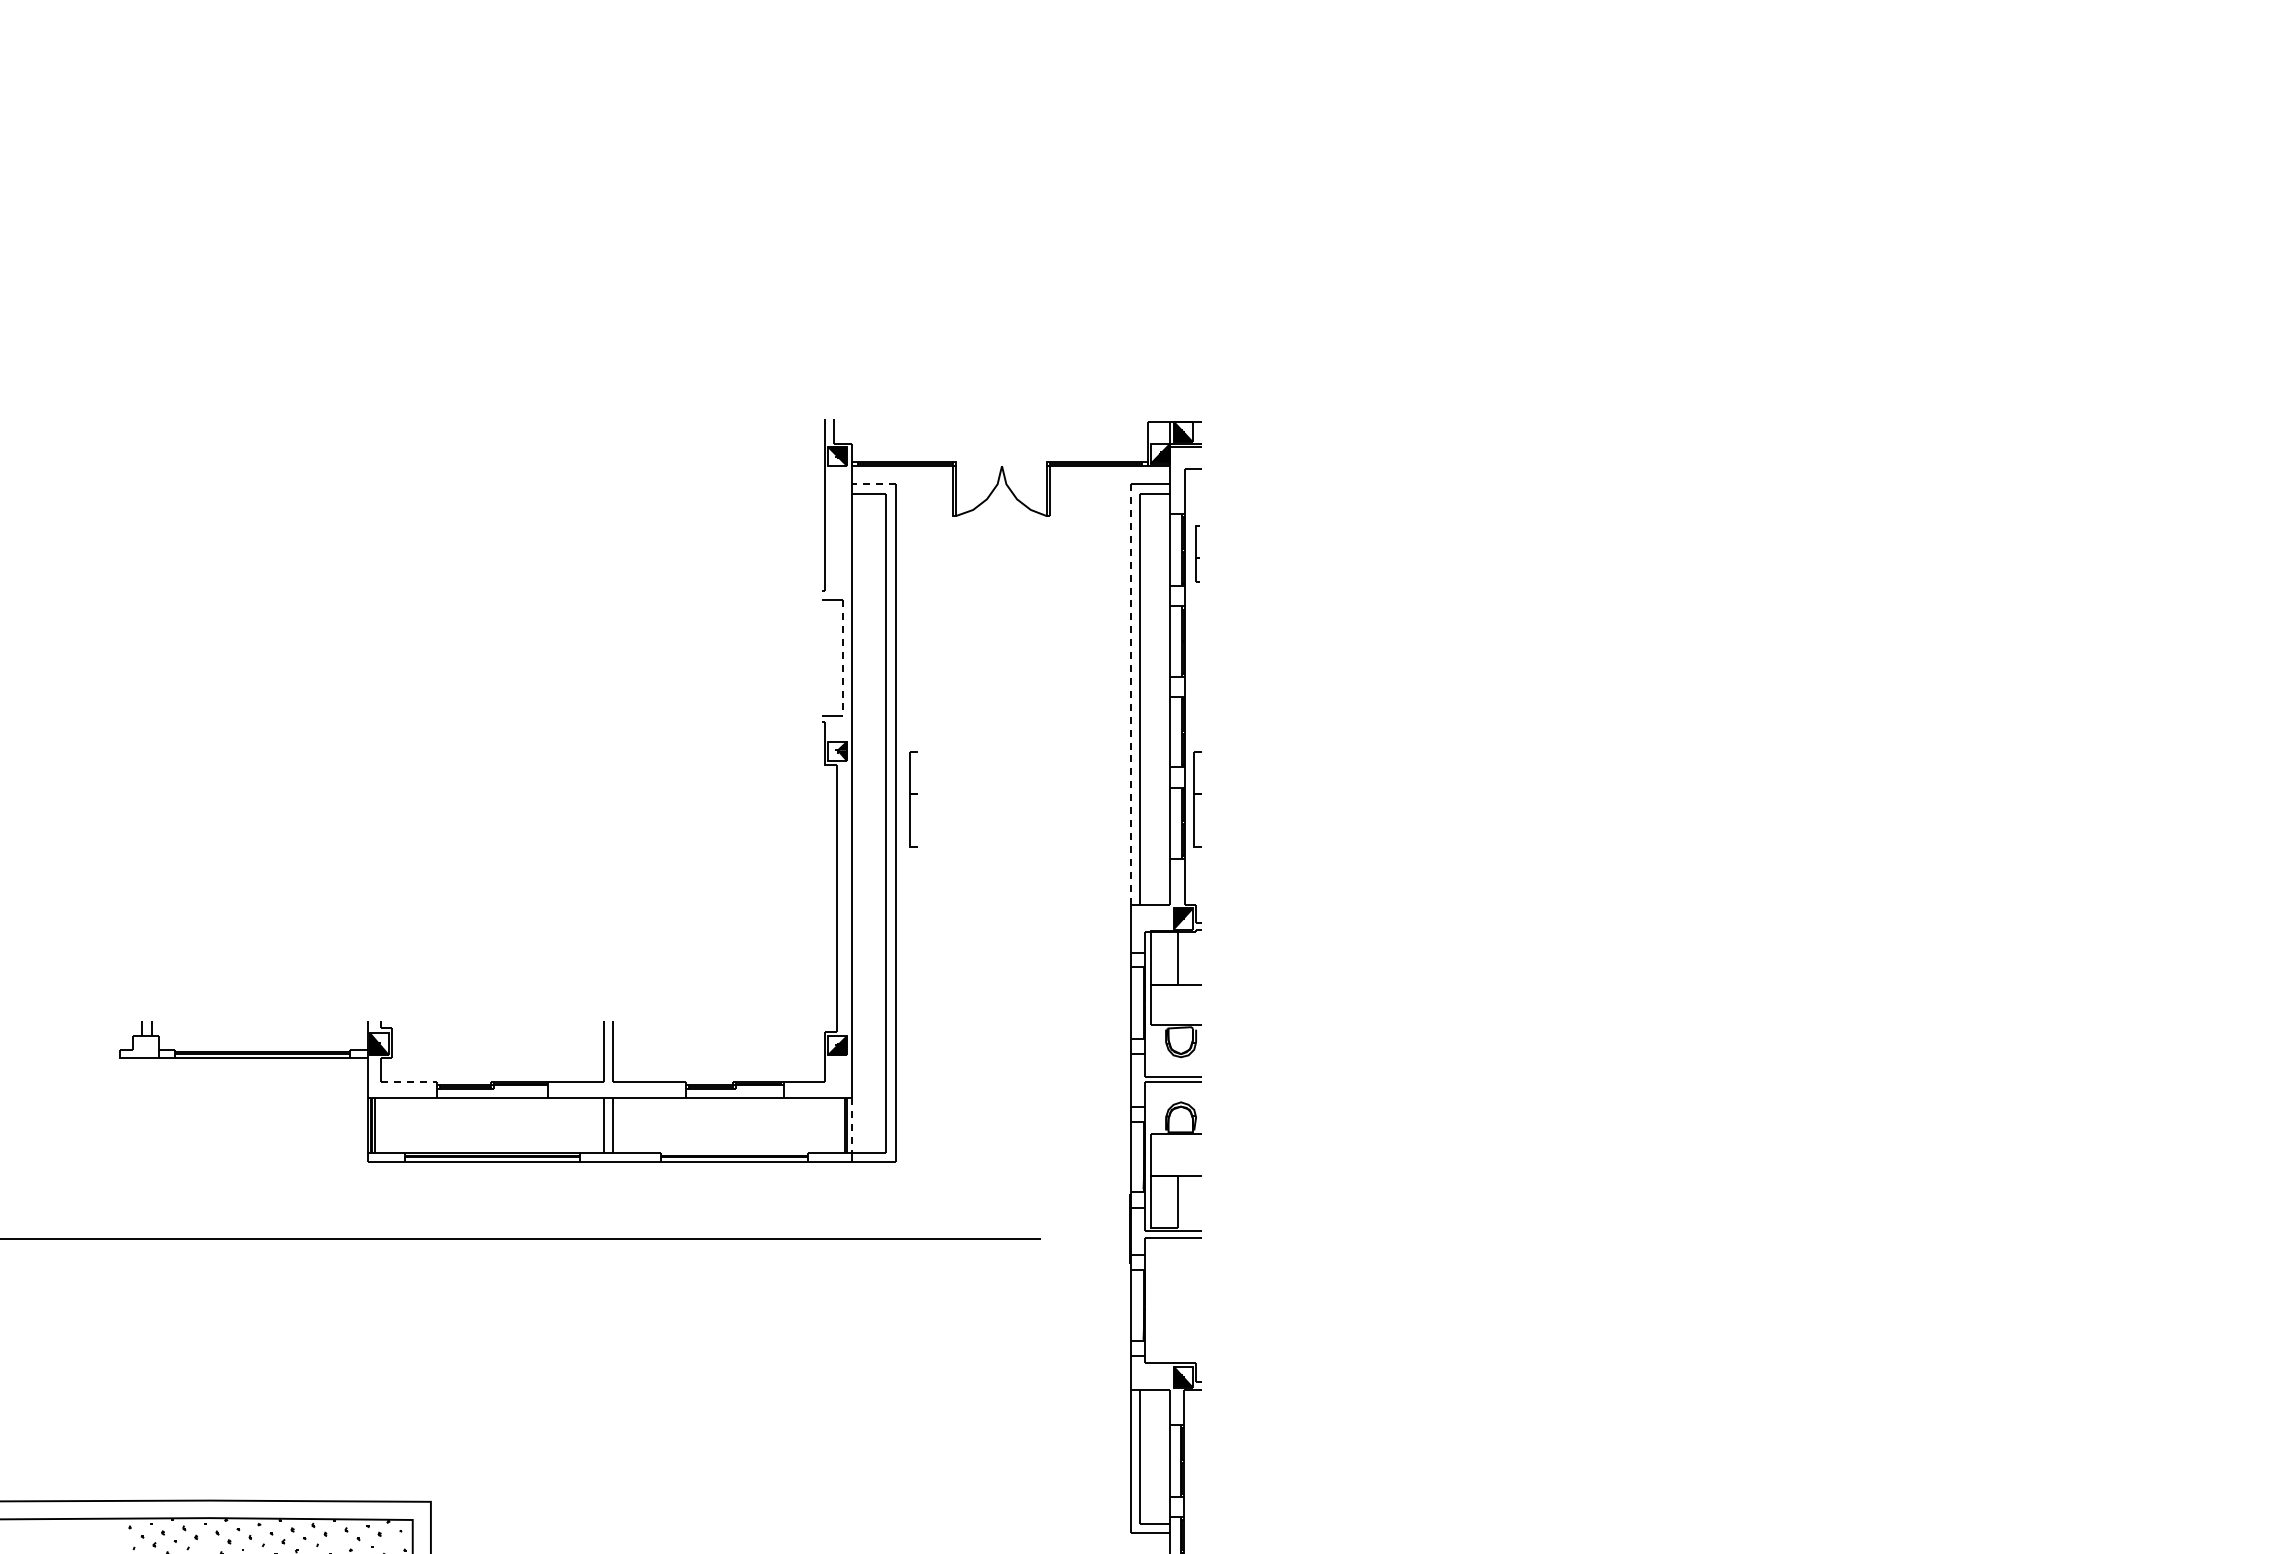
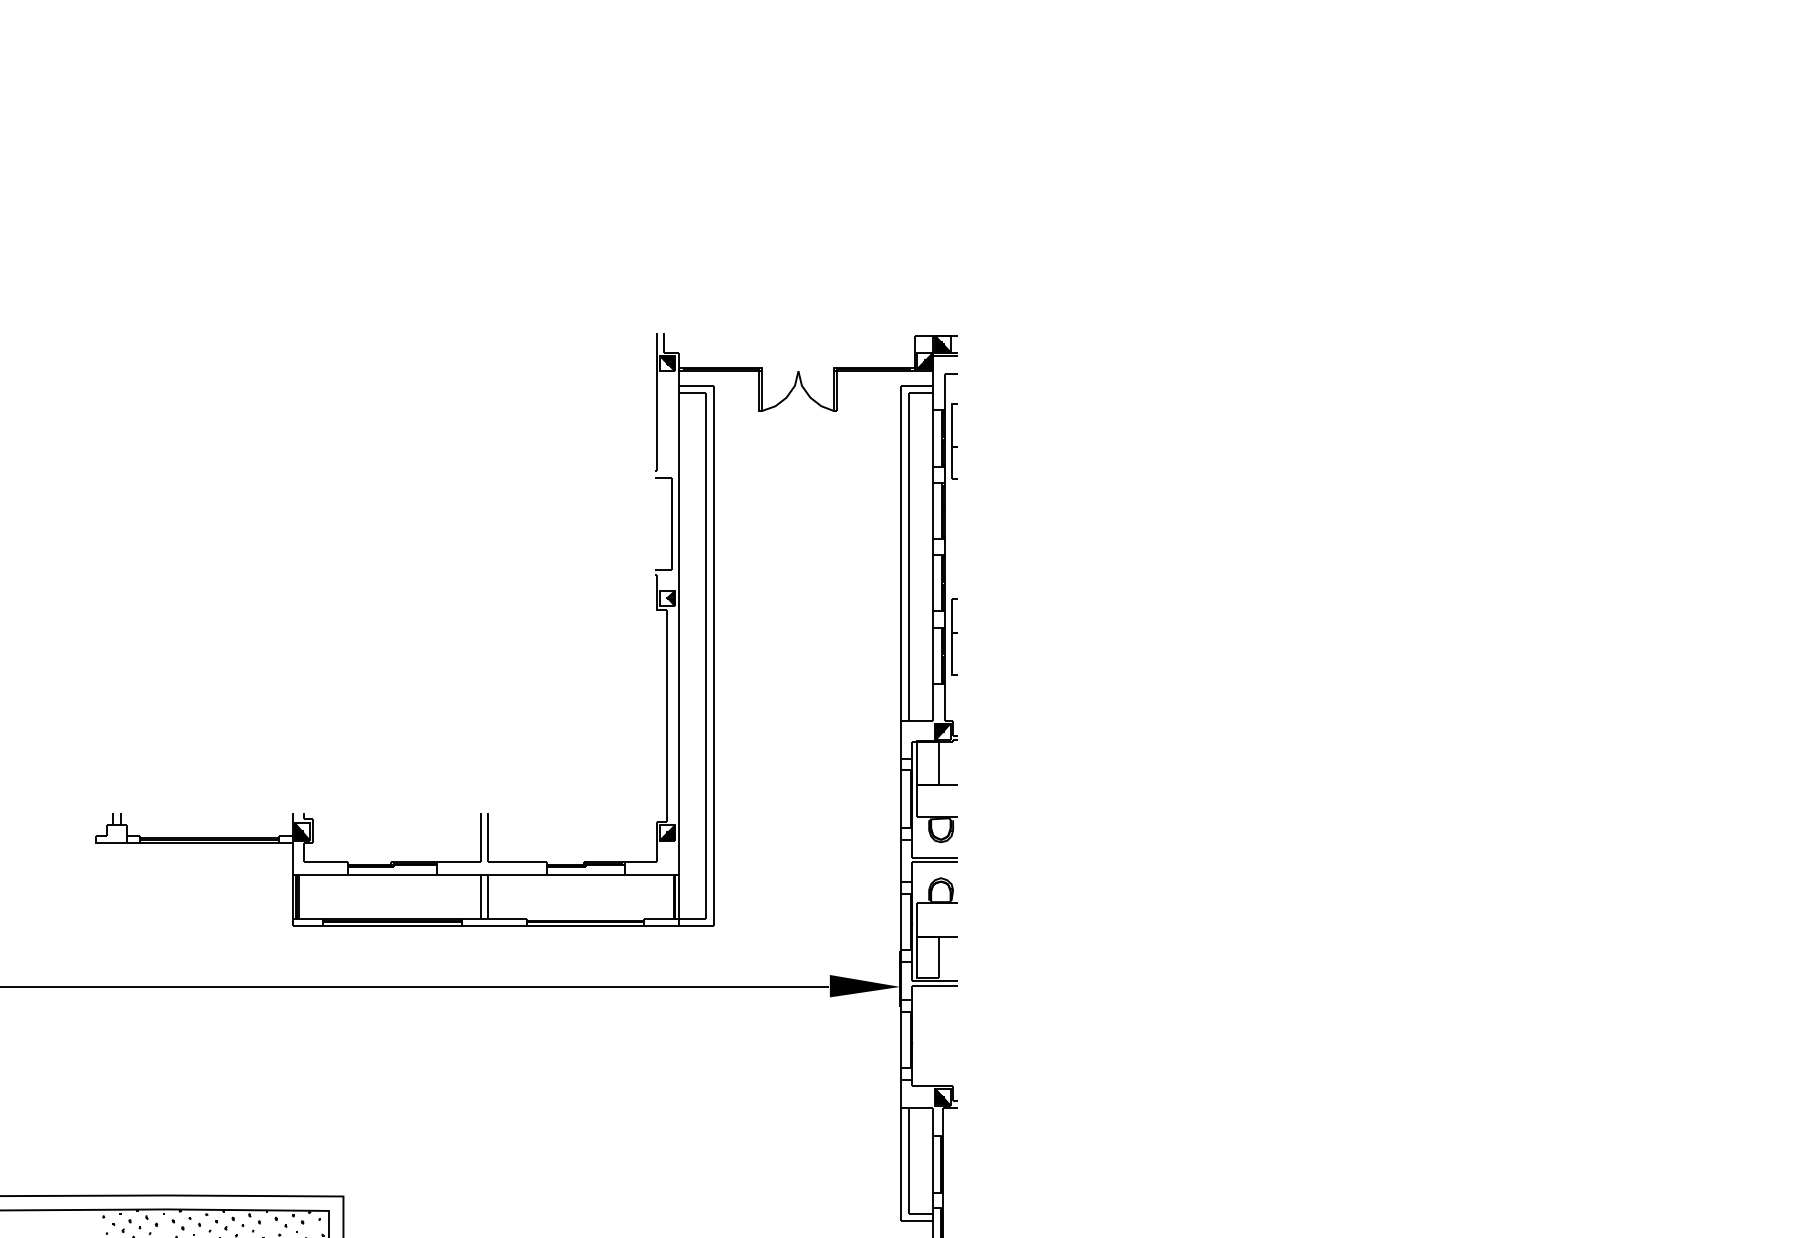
line: (873, 484) -> (696, 385), dashed -> solid
part: (1197, 553) -> (954, 440), size x1.67
line: (842, 658) -> (671, 524), dashed -> solid
line: (1131, 695) -> (901, 554), dashed -> solid
part: (913, 799) -> (727, 636), removed
line: (409, 1082) -> (326, 862), dashed -> solid
line: (851, 1125) -> (678, 896), dashed -> solid
fill: (1085, 1237) -> (864, 985), added

